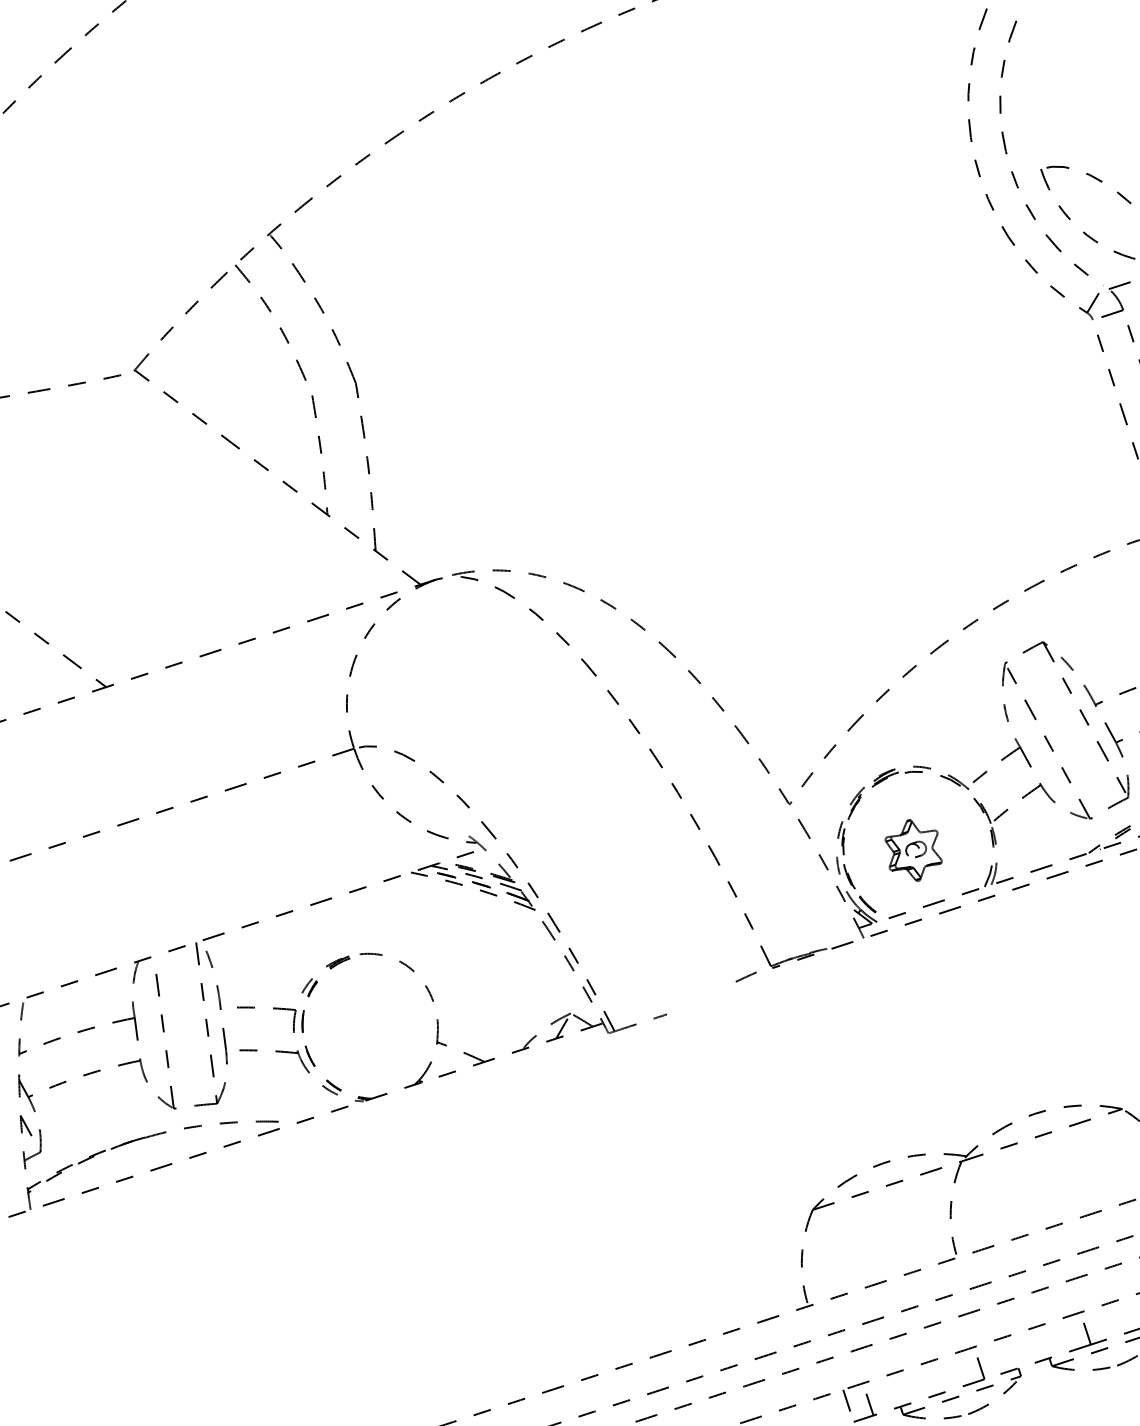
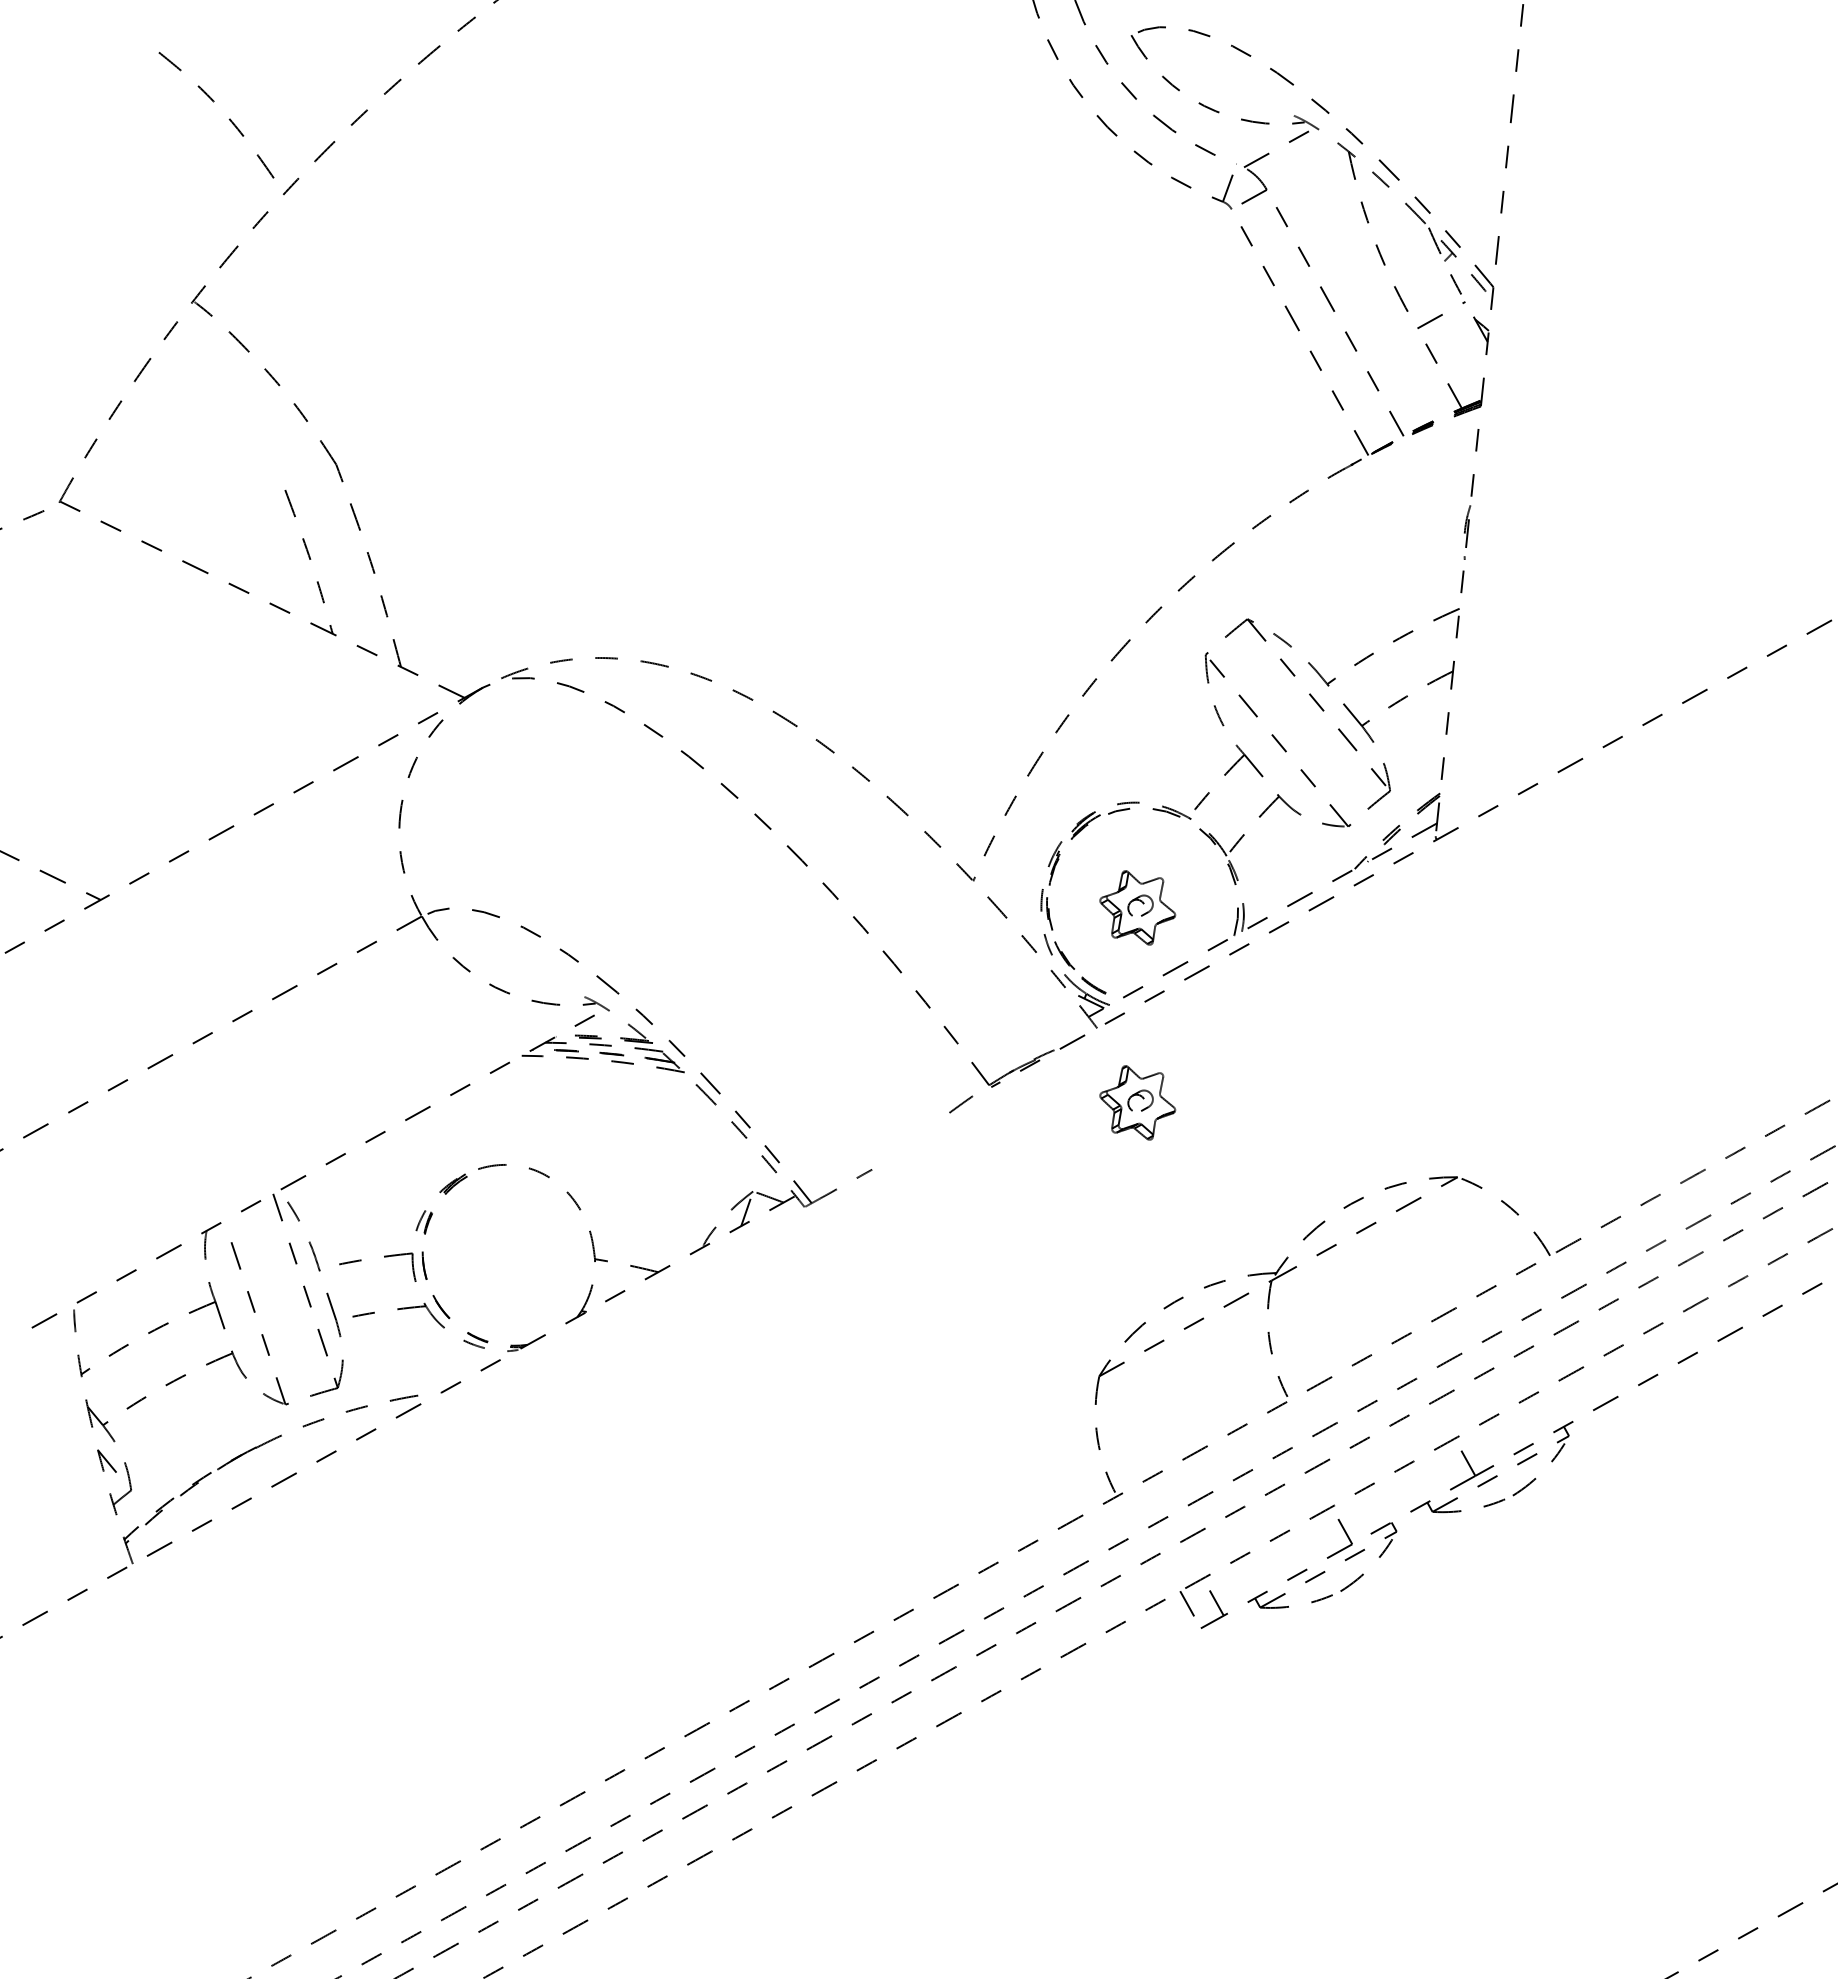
curve: (279, 327) -> (228, 119), moved
part: (884, 1002) -> (1137, 1102), added

